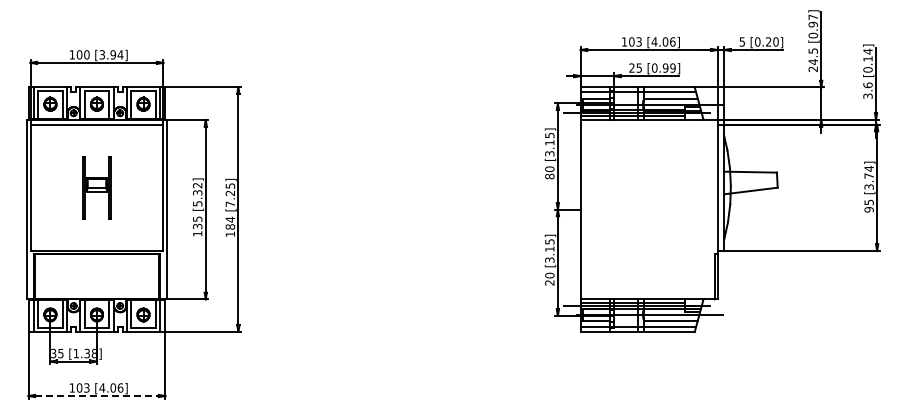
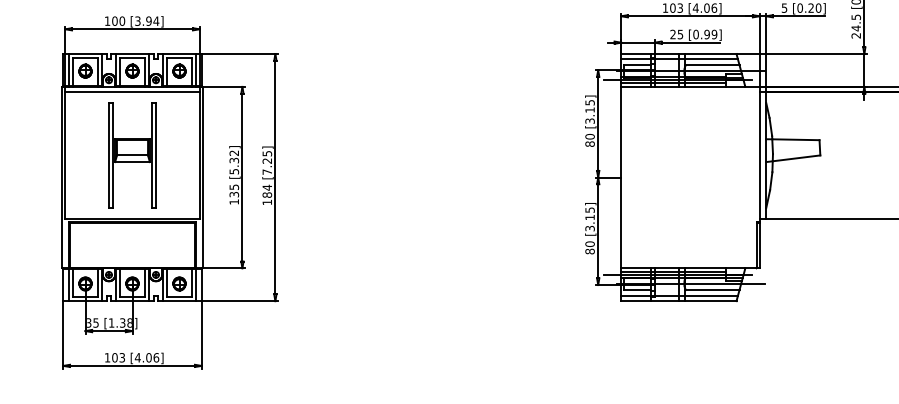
part: (96, 187) -> (132, 155), size x1.67
text: (549, 282) -> (589, 251), 20 -> 80
line: (96, 396) -> (132, 366), dashed -> solid

